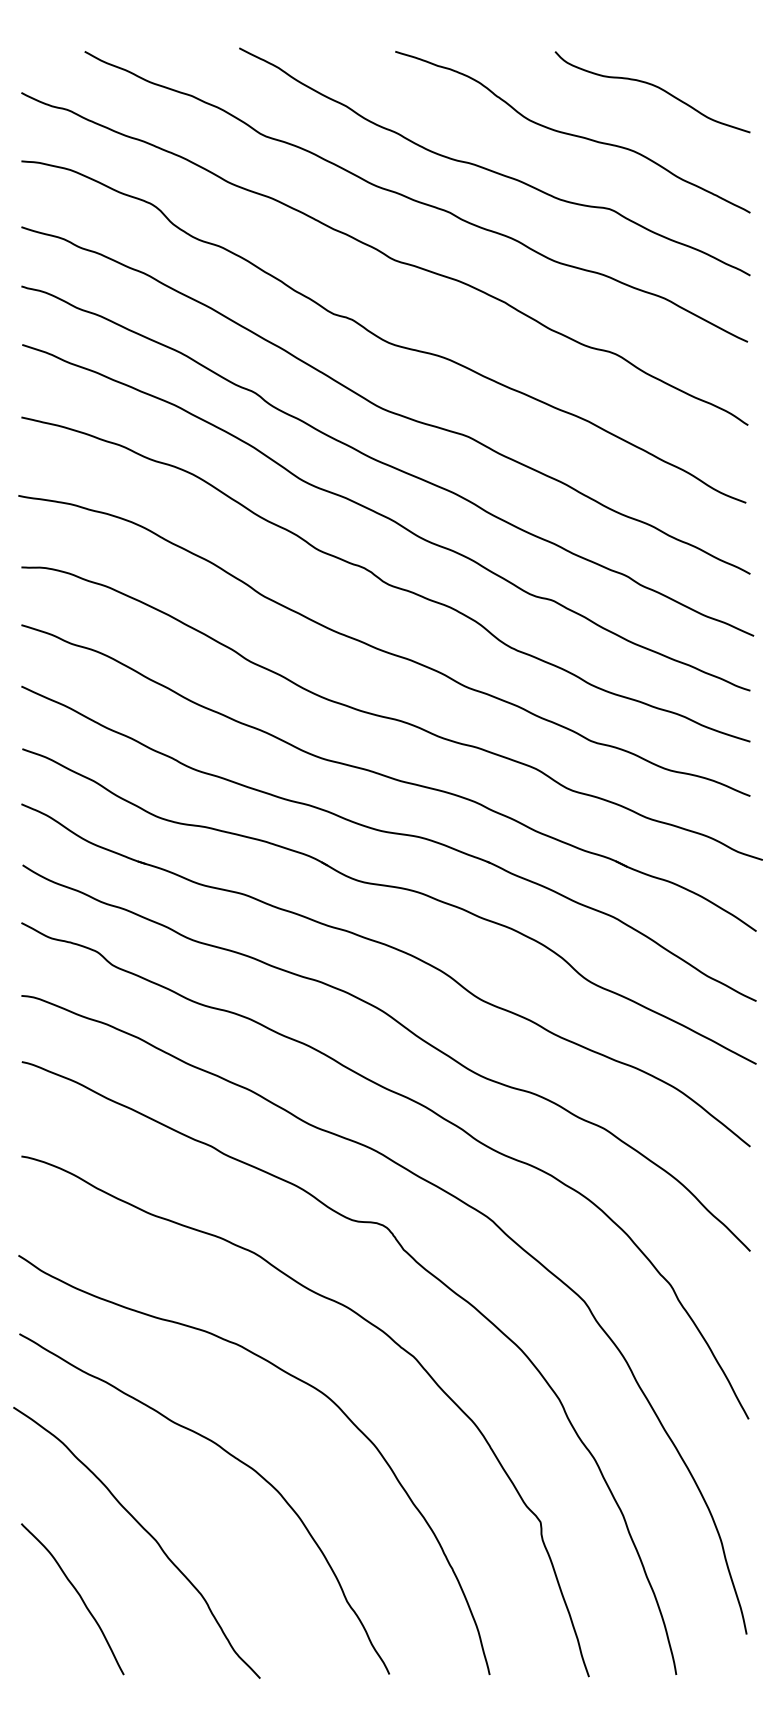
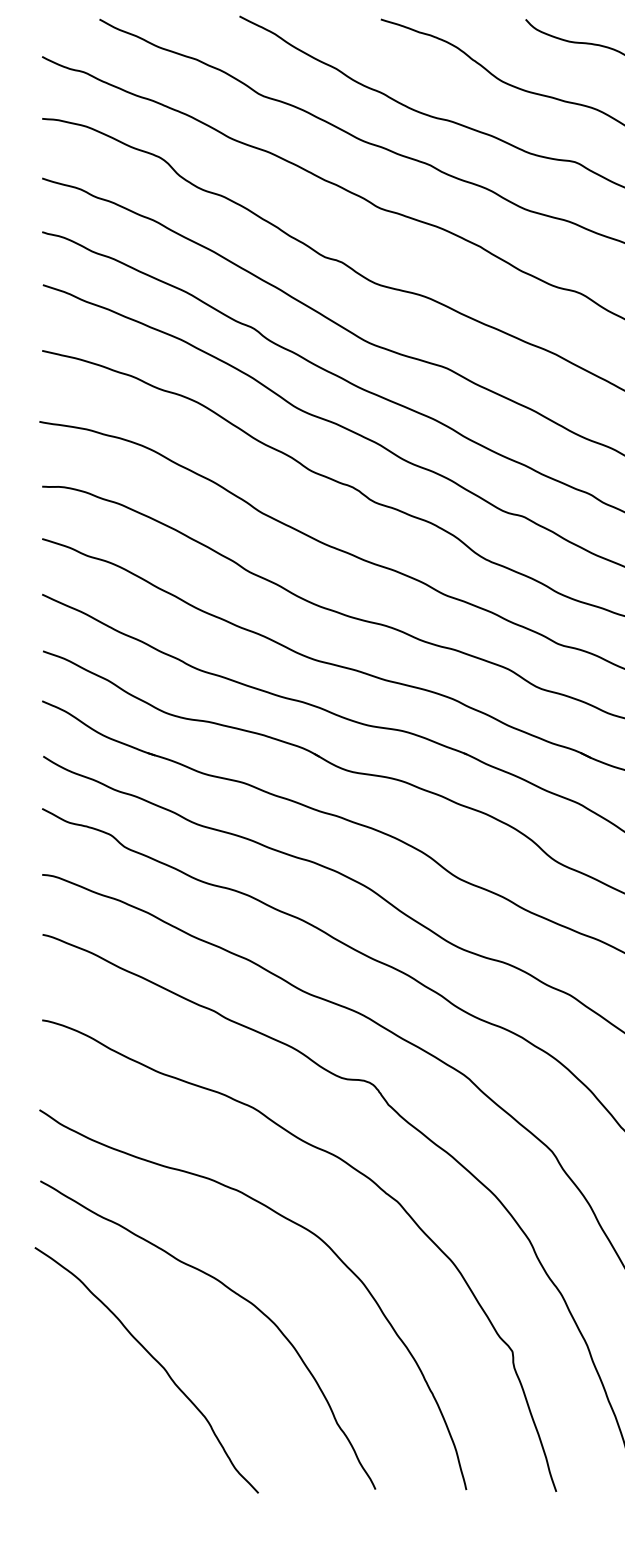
curve: (78, 1595) -> (93, 1418), removed

